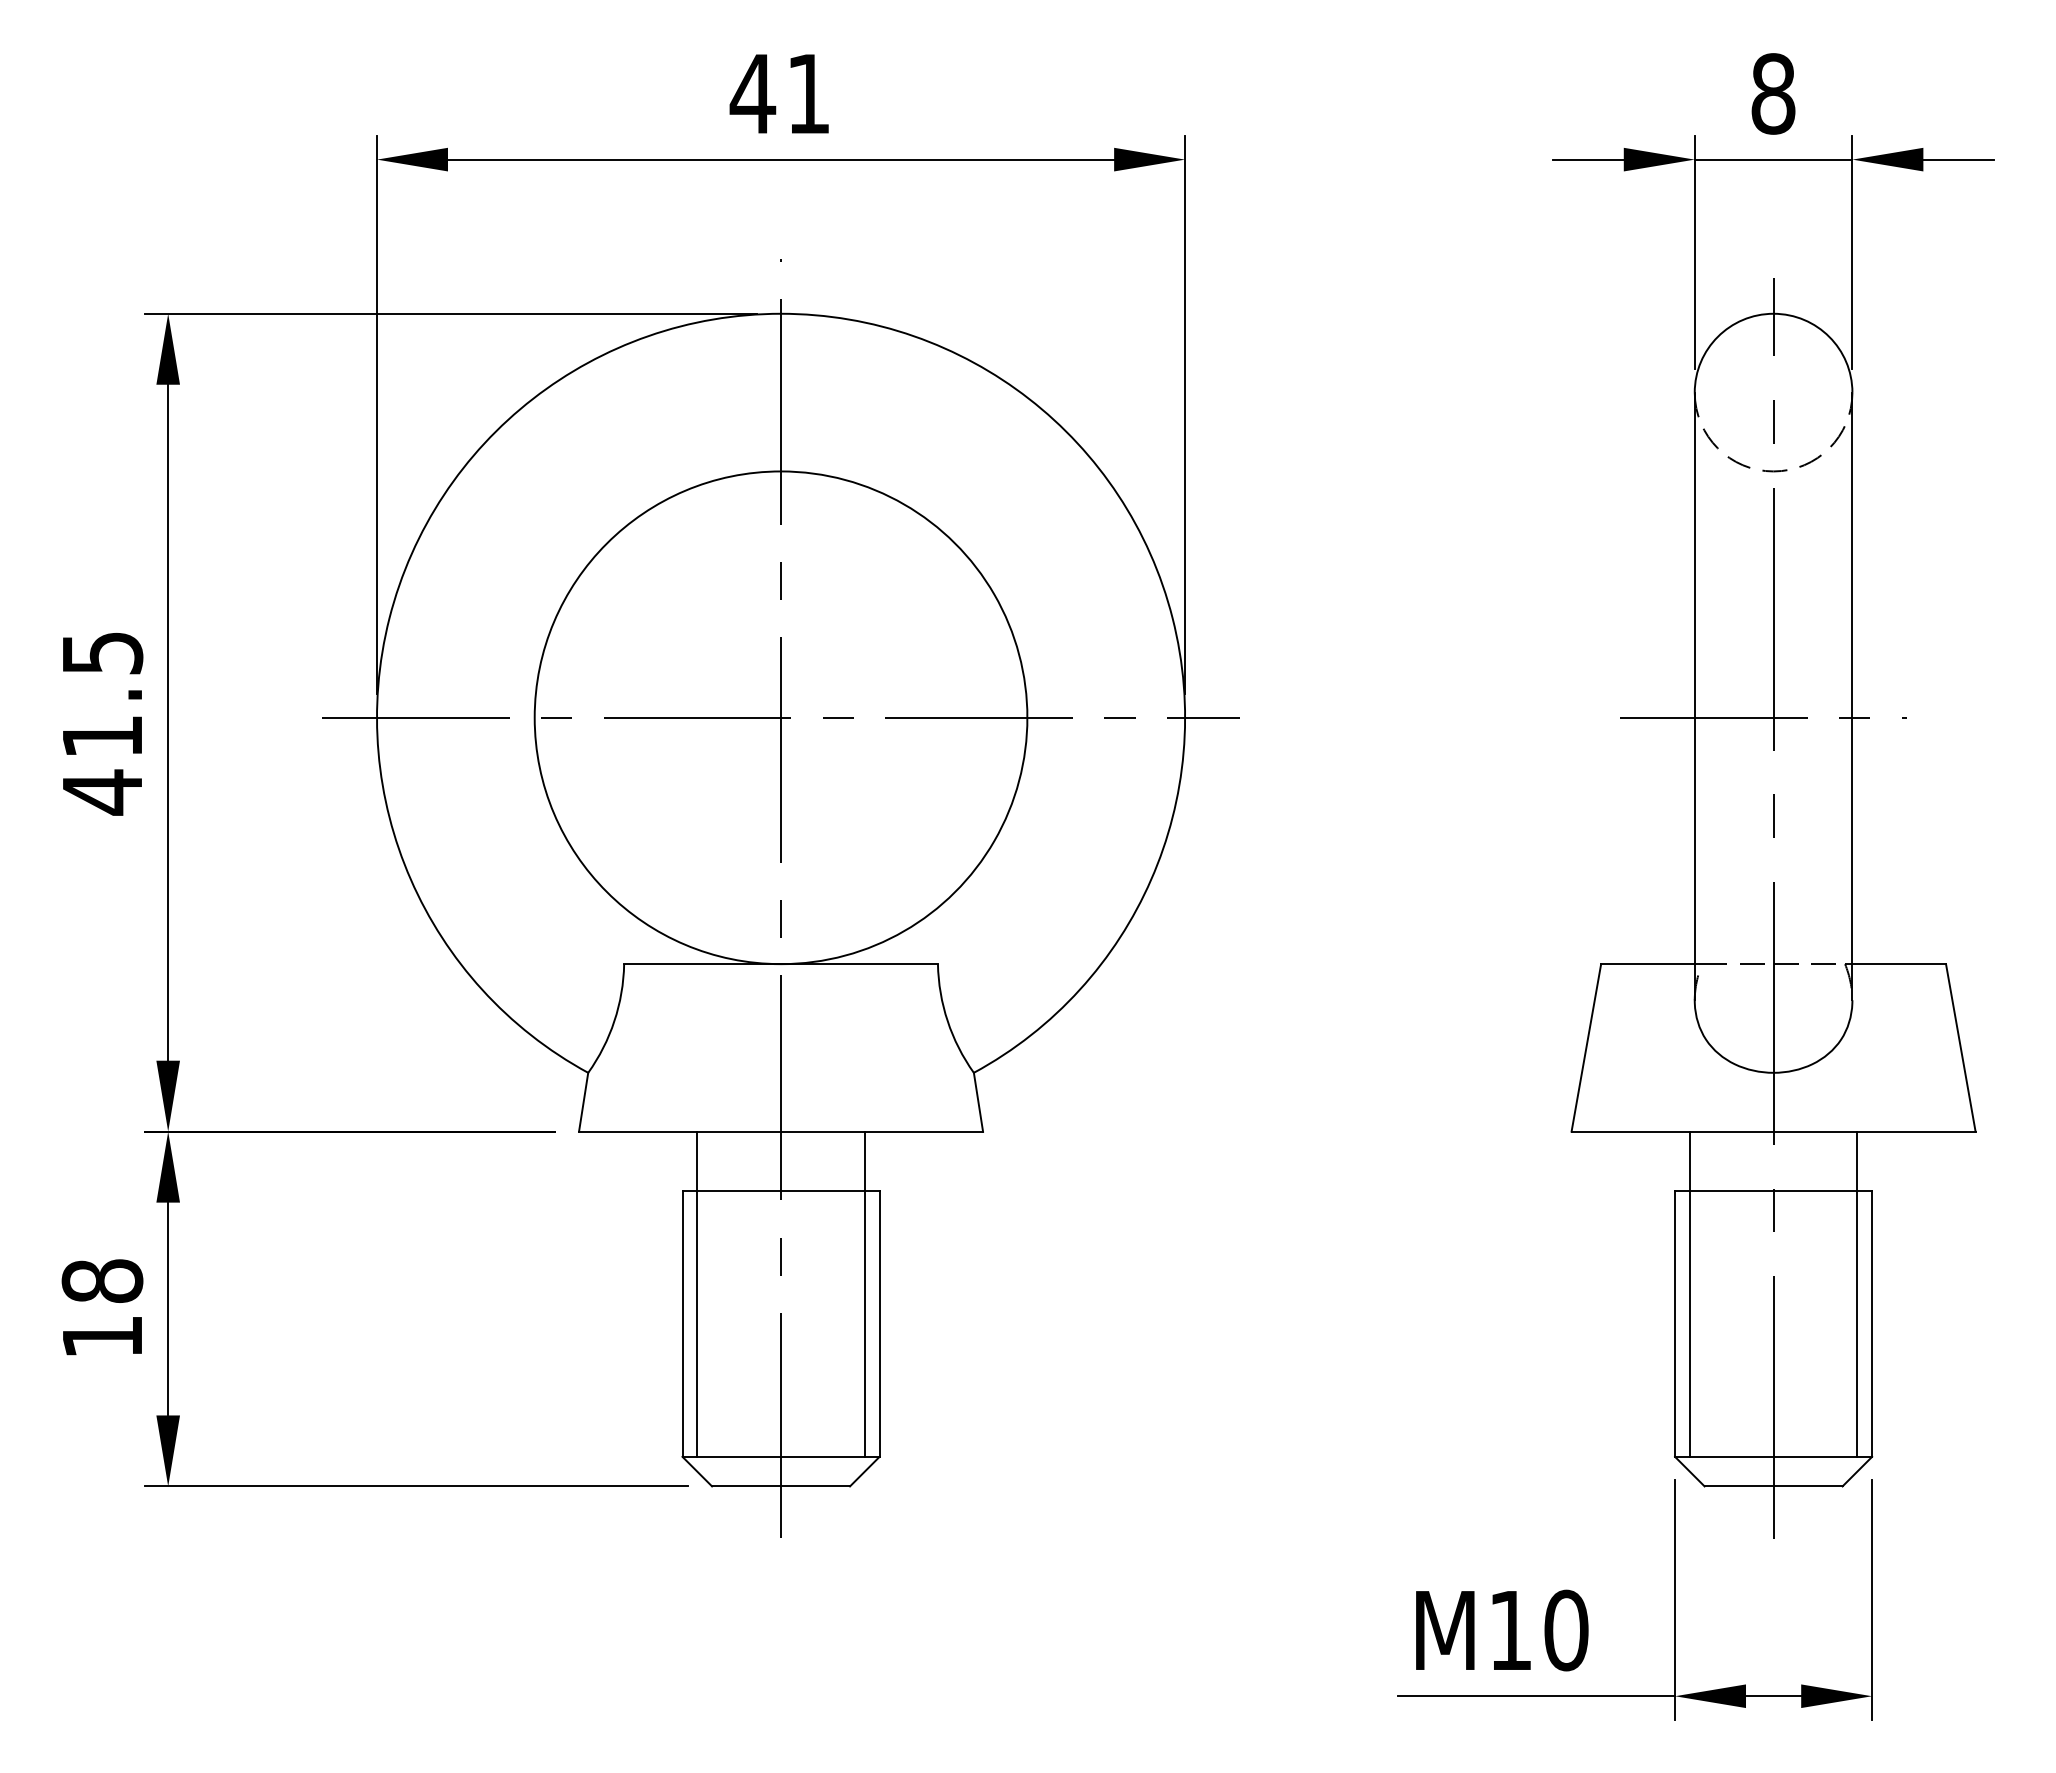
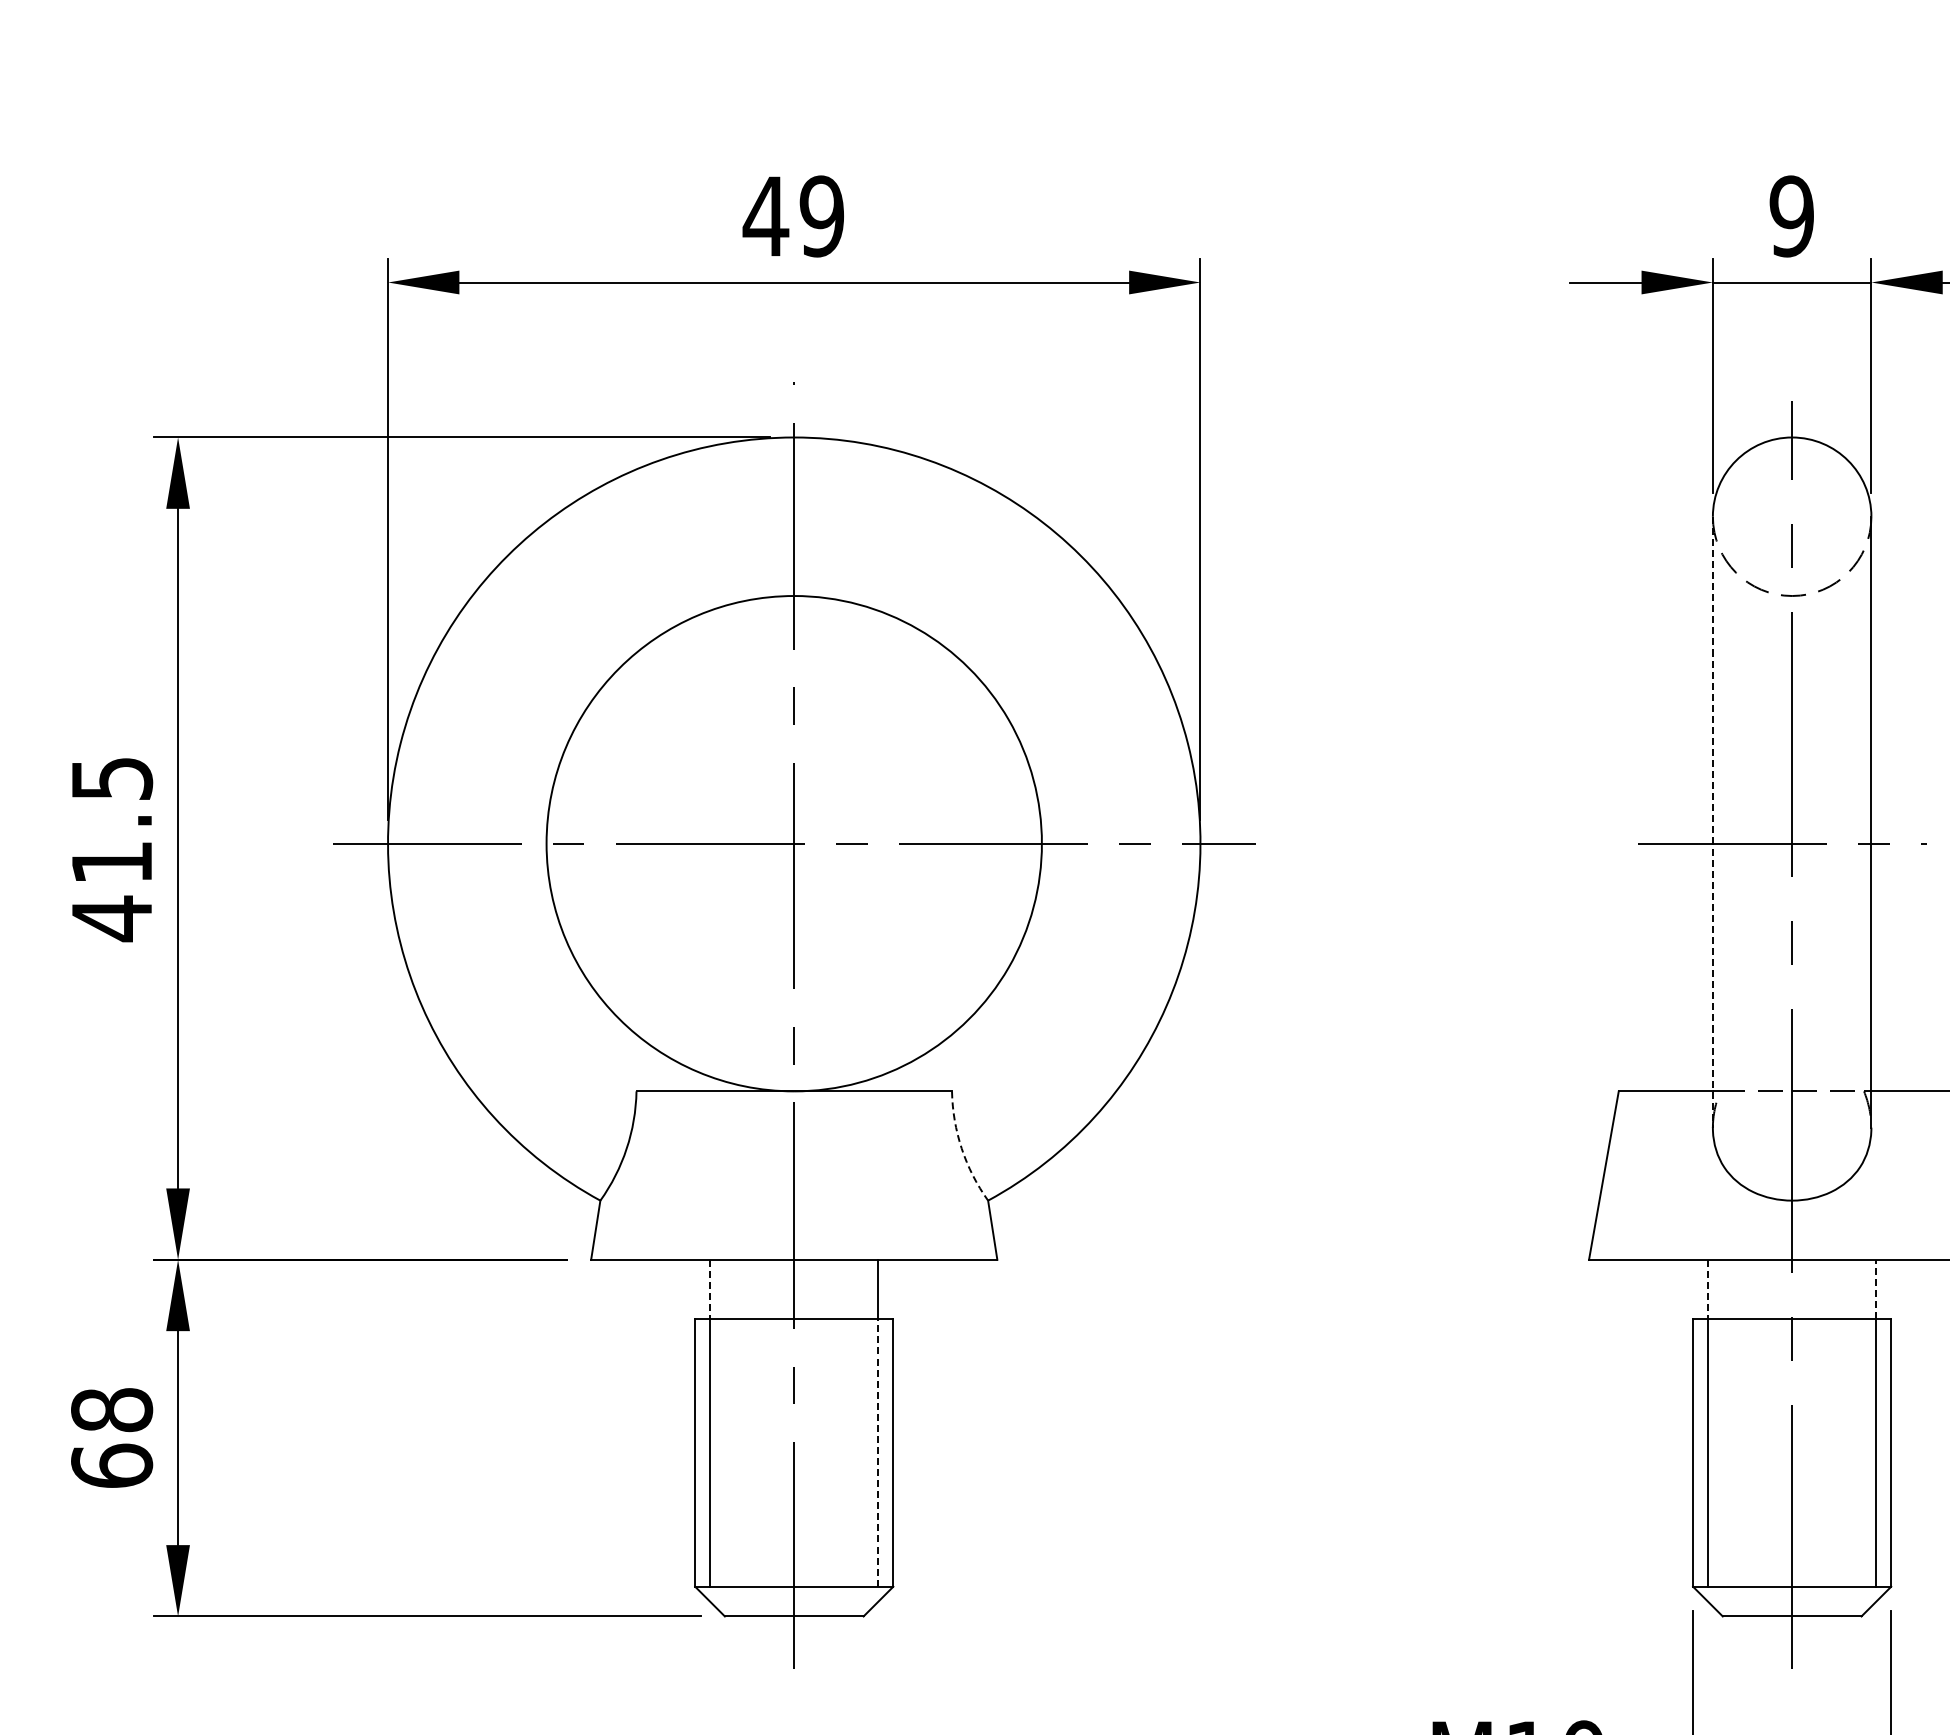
text: (808, 93) -> (821, 216), 41 -> 49
text: (1773, 93) -> (1792, 216), 8 -> 9
line: (1694, 696) -> (1712, 822), solid -> dashed
arc: (947, 1021) -> (961, 1149), solid -> dashed
line: (697, 1161) -> (710, 1289), solid -> dashed
line: (1689, 1161) -> (1707, 1289), solid -> dashed
line: (1857, 1161) -> (1876, 1289), solid -> dashed
line: (864, 1323) -> (878, 1452), solid -> dashed
text: (102, 1336) -> (112, 1465), 18 -> 68

